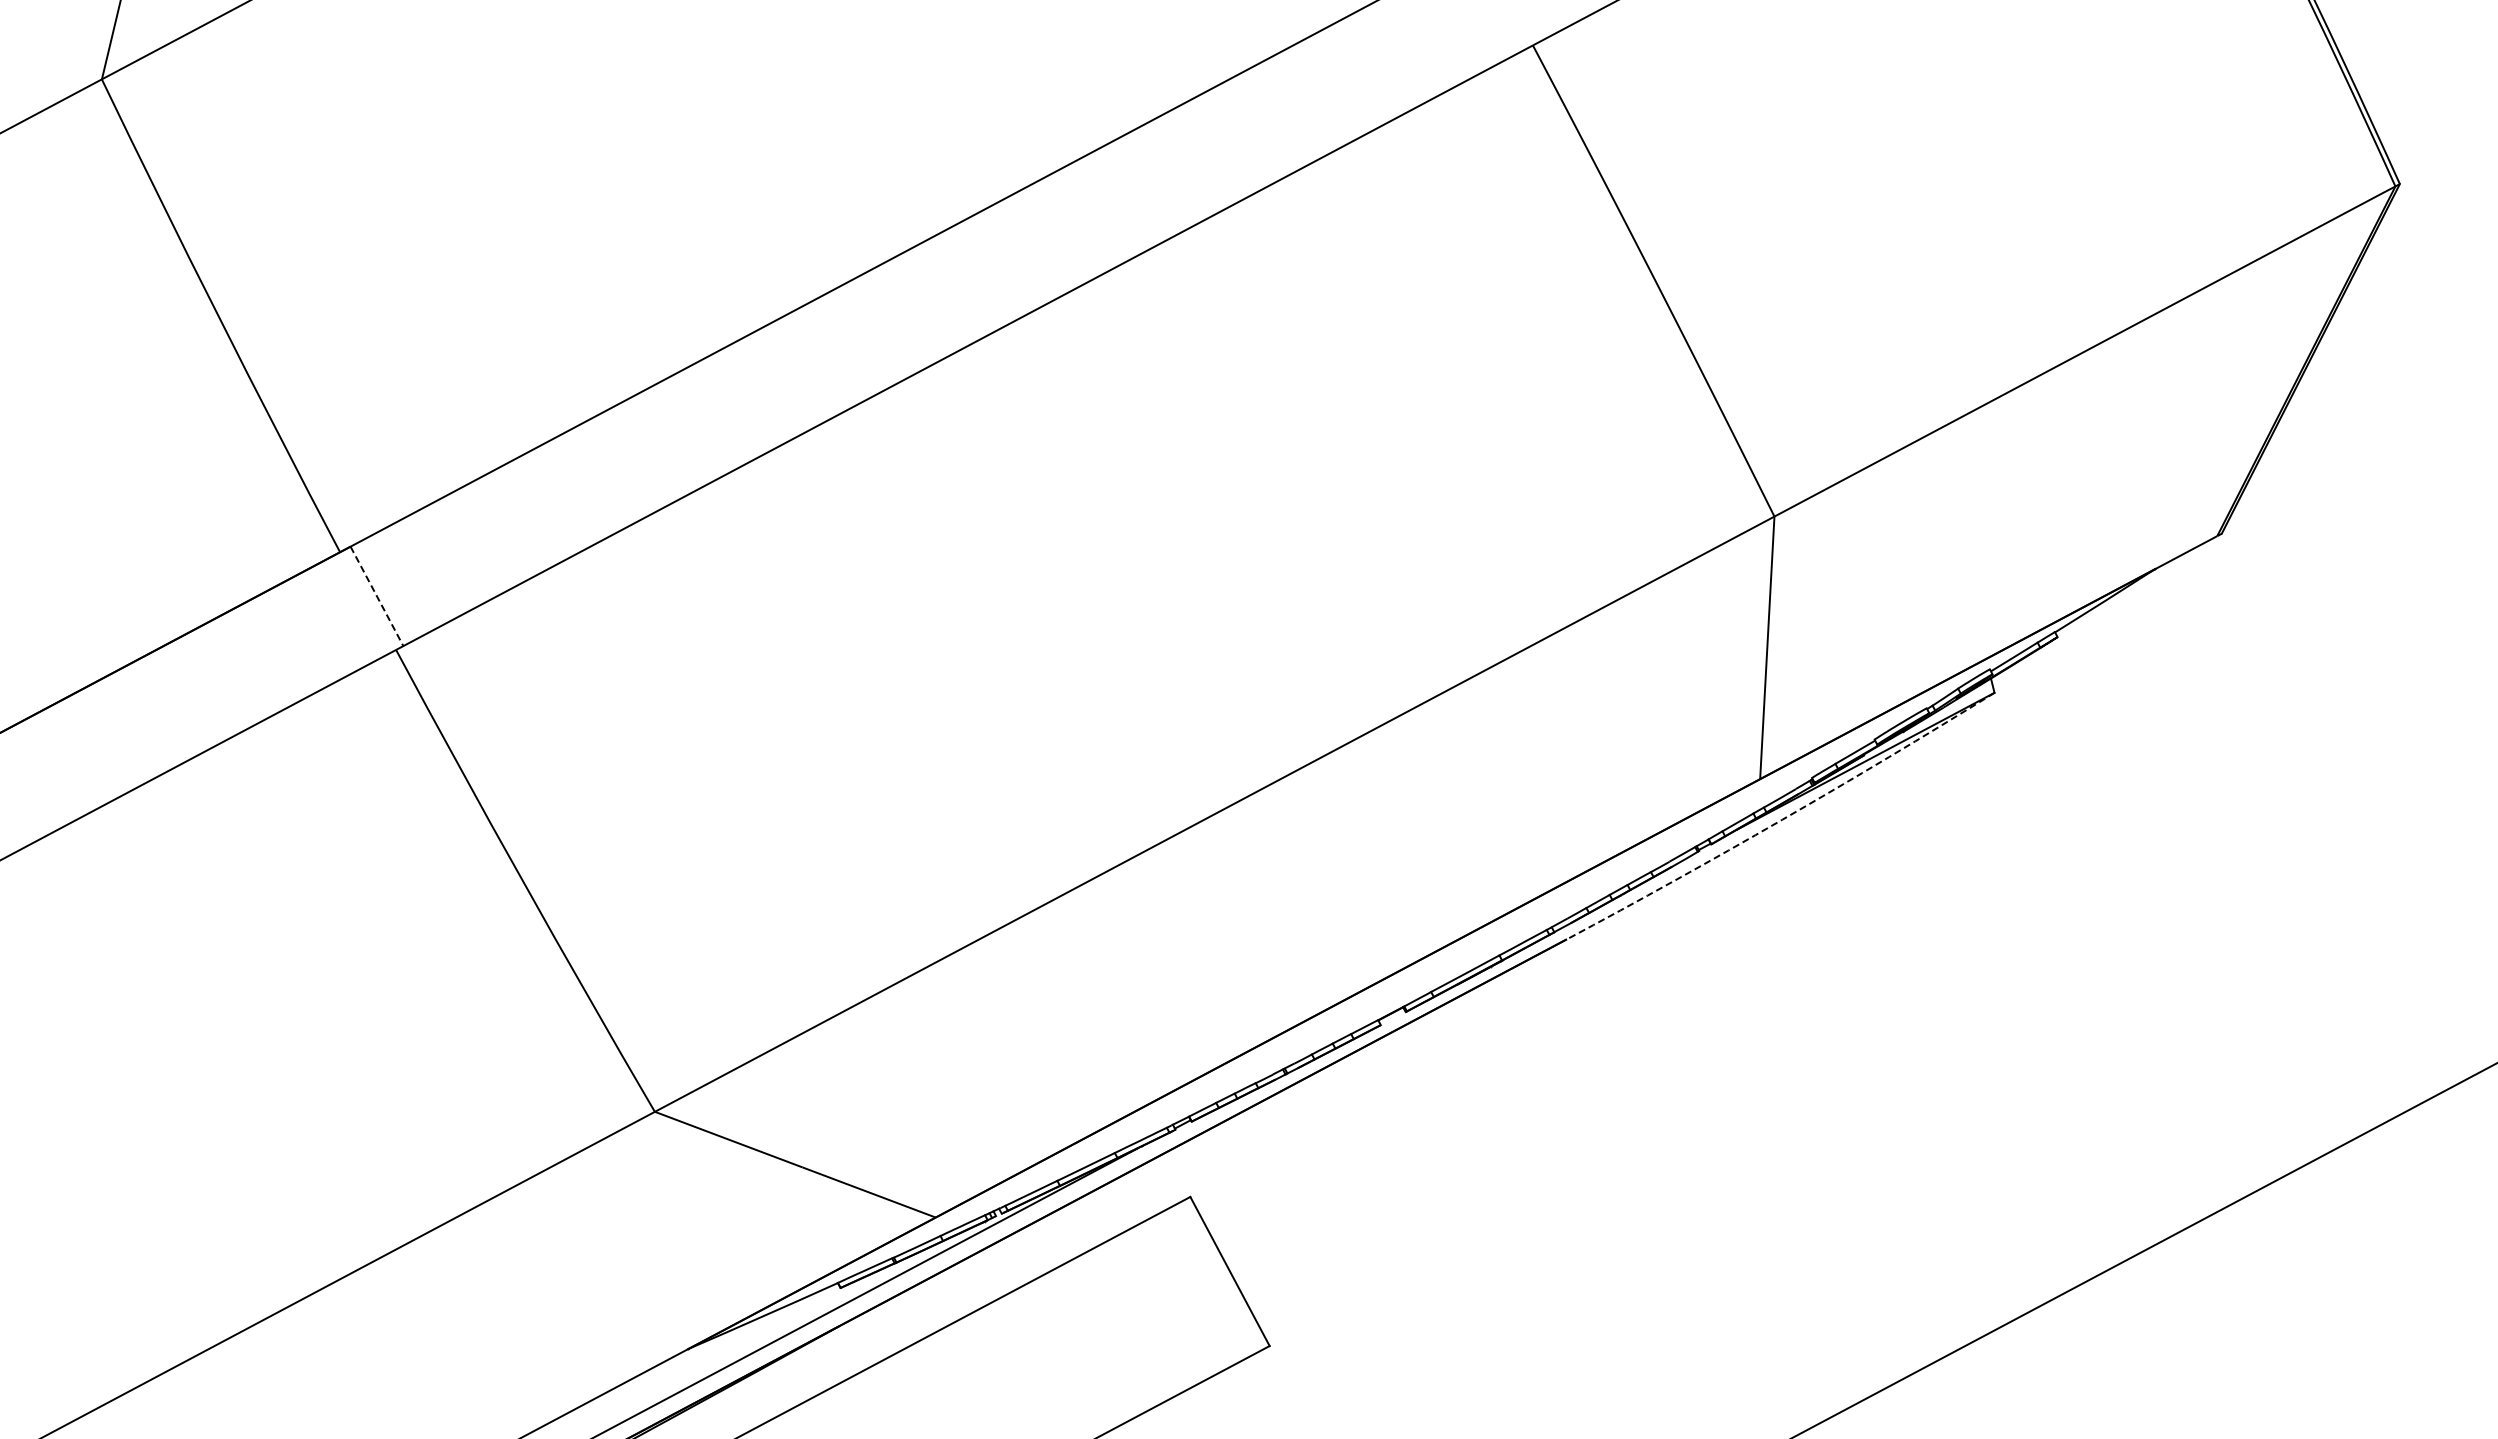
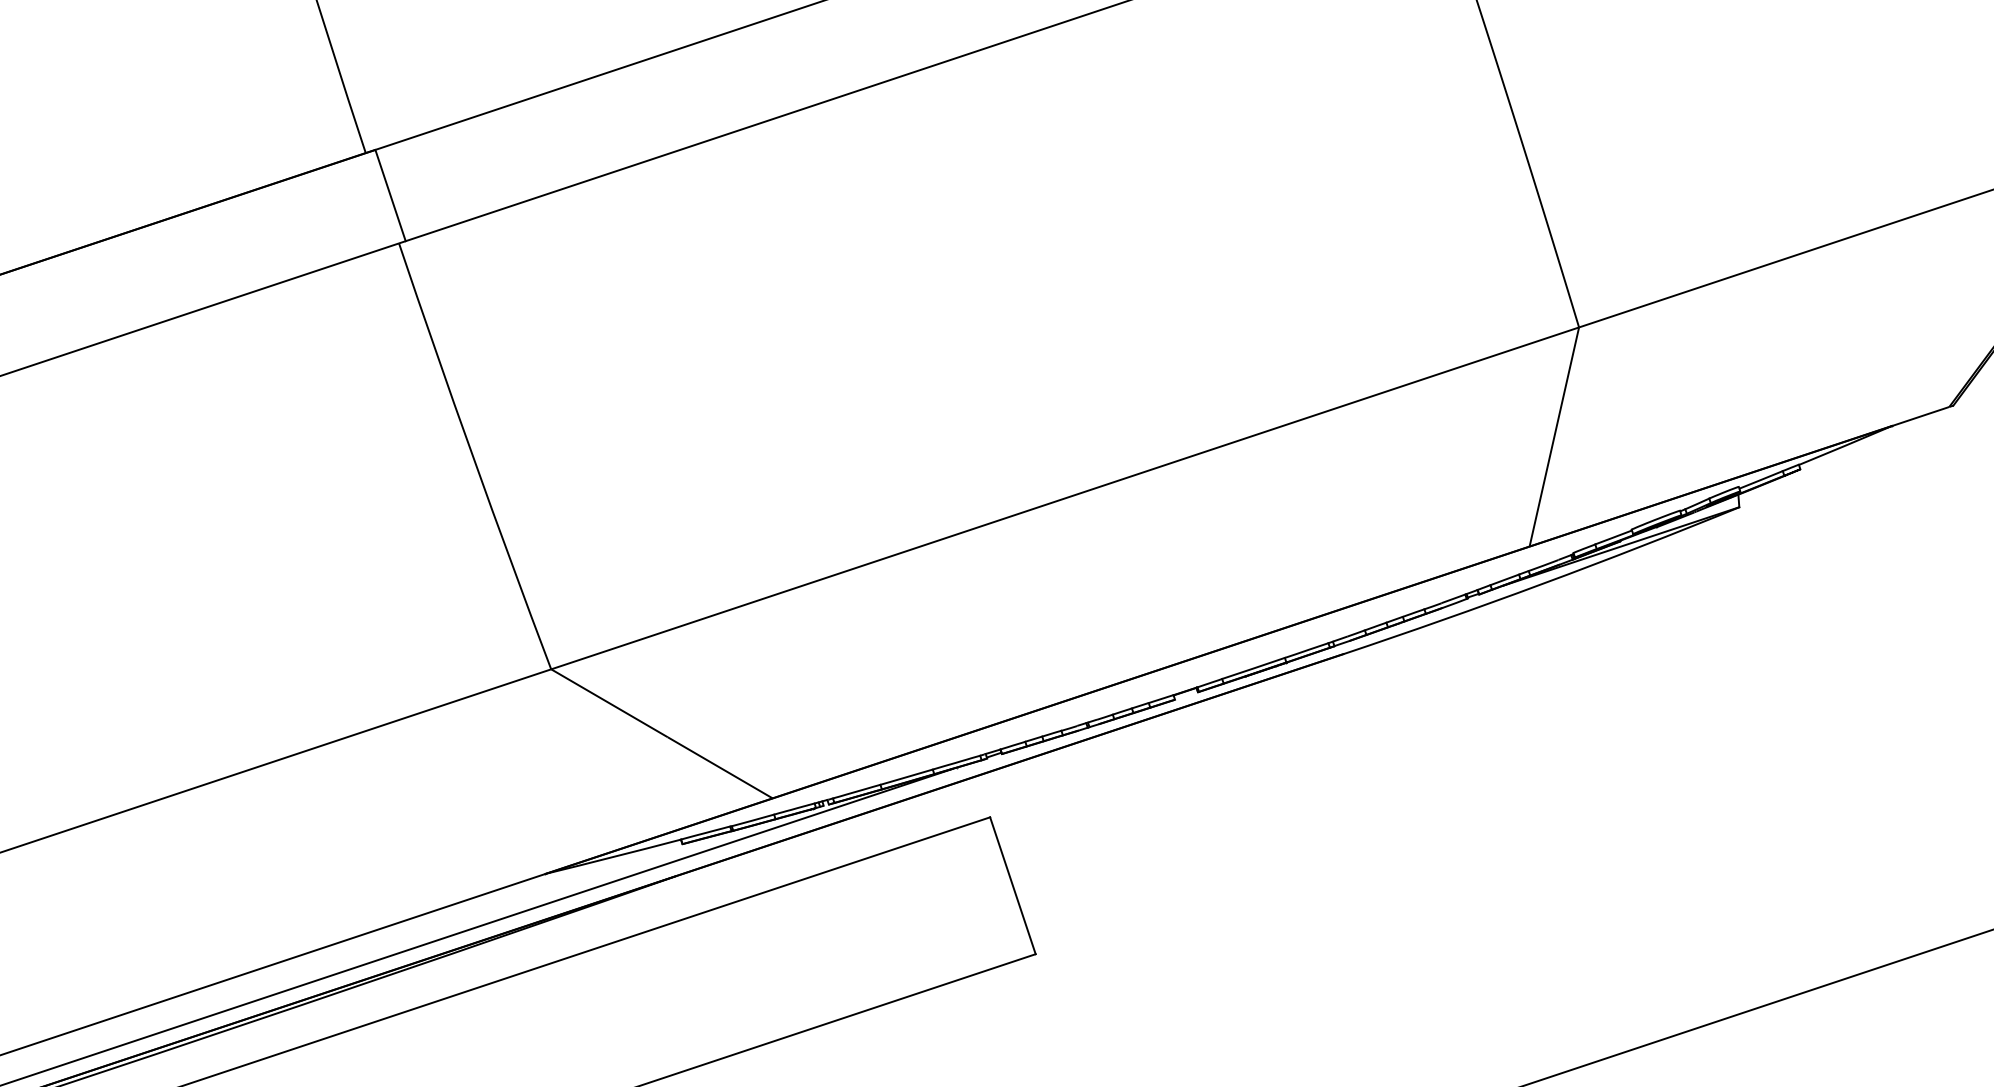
line: (377, 596) -> (390, 195), dashed -> solid
arc: (1782, 819) -> (1542, 583), dashed -> solid

